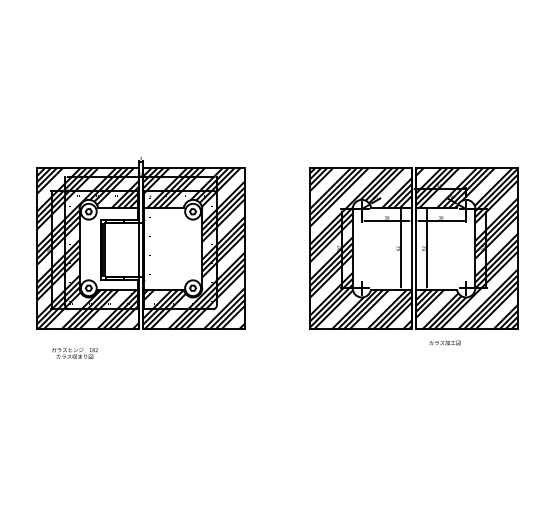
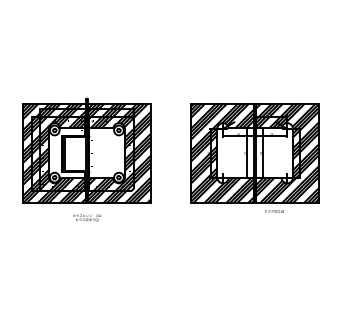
text: (75, 352) -> (87, 217), moved

